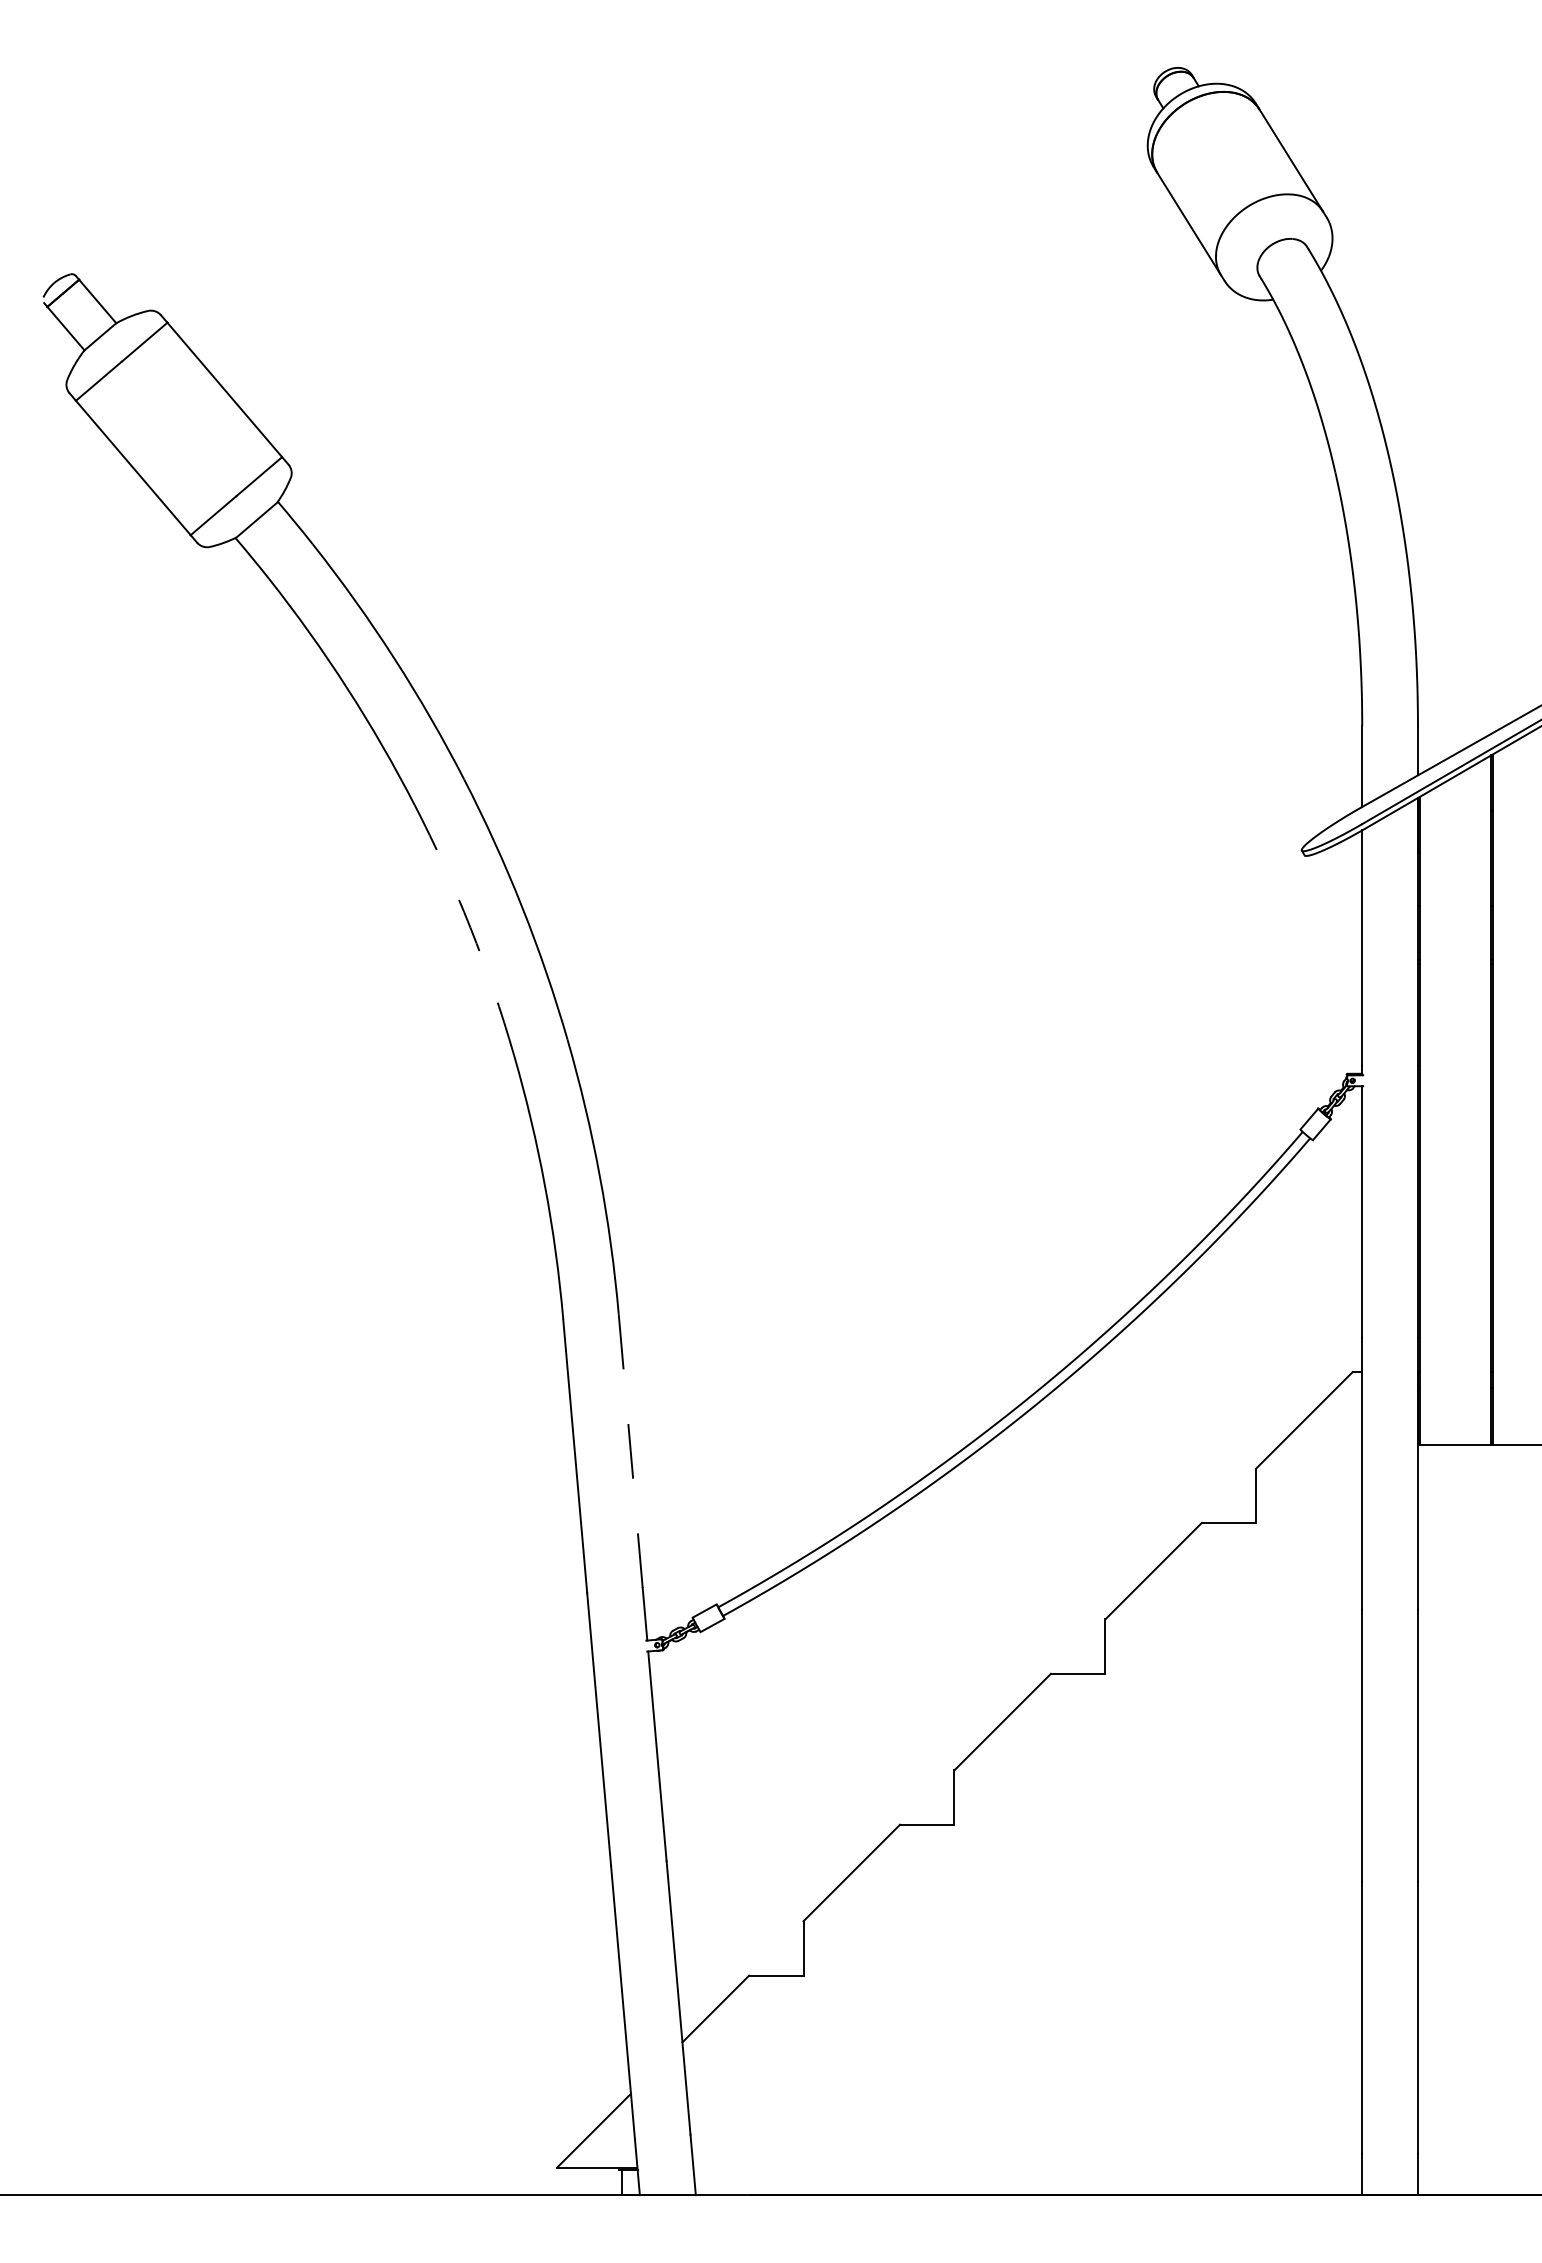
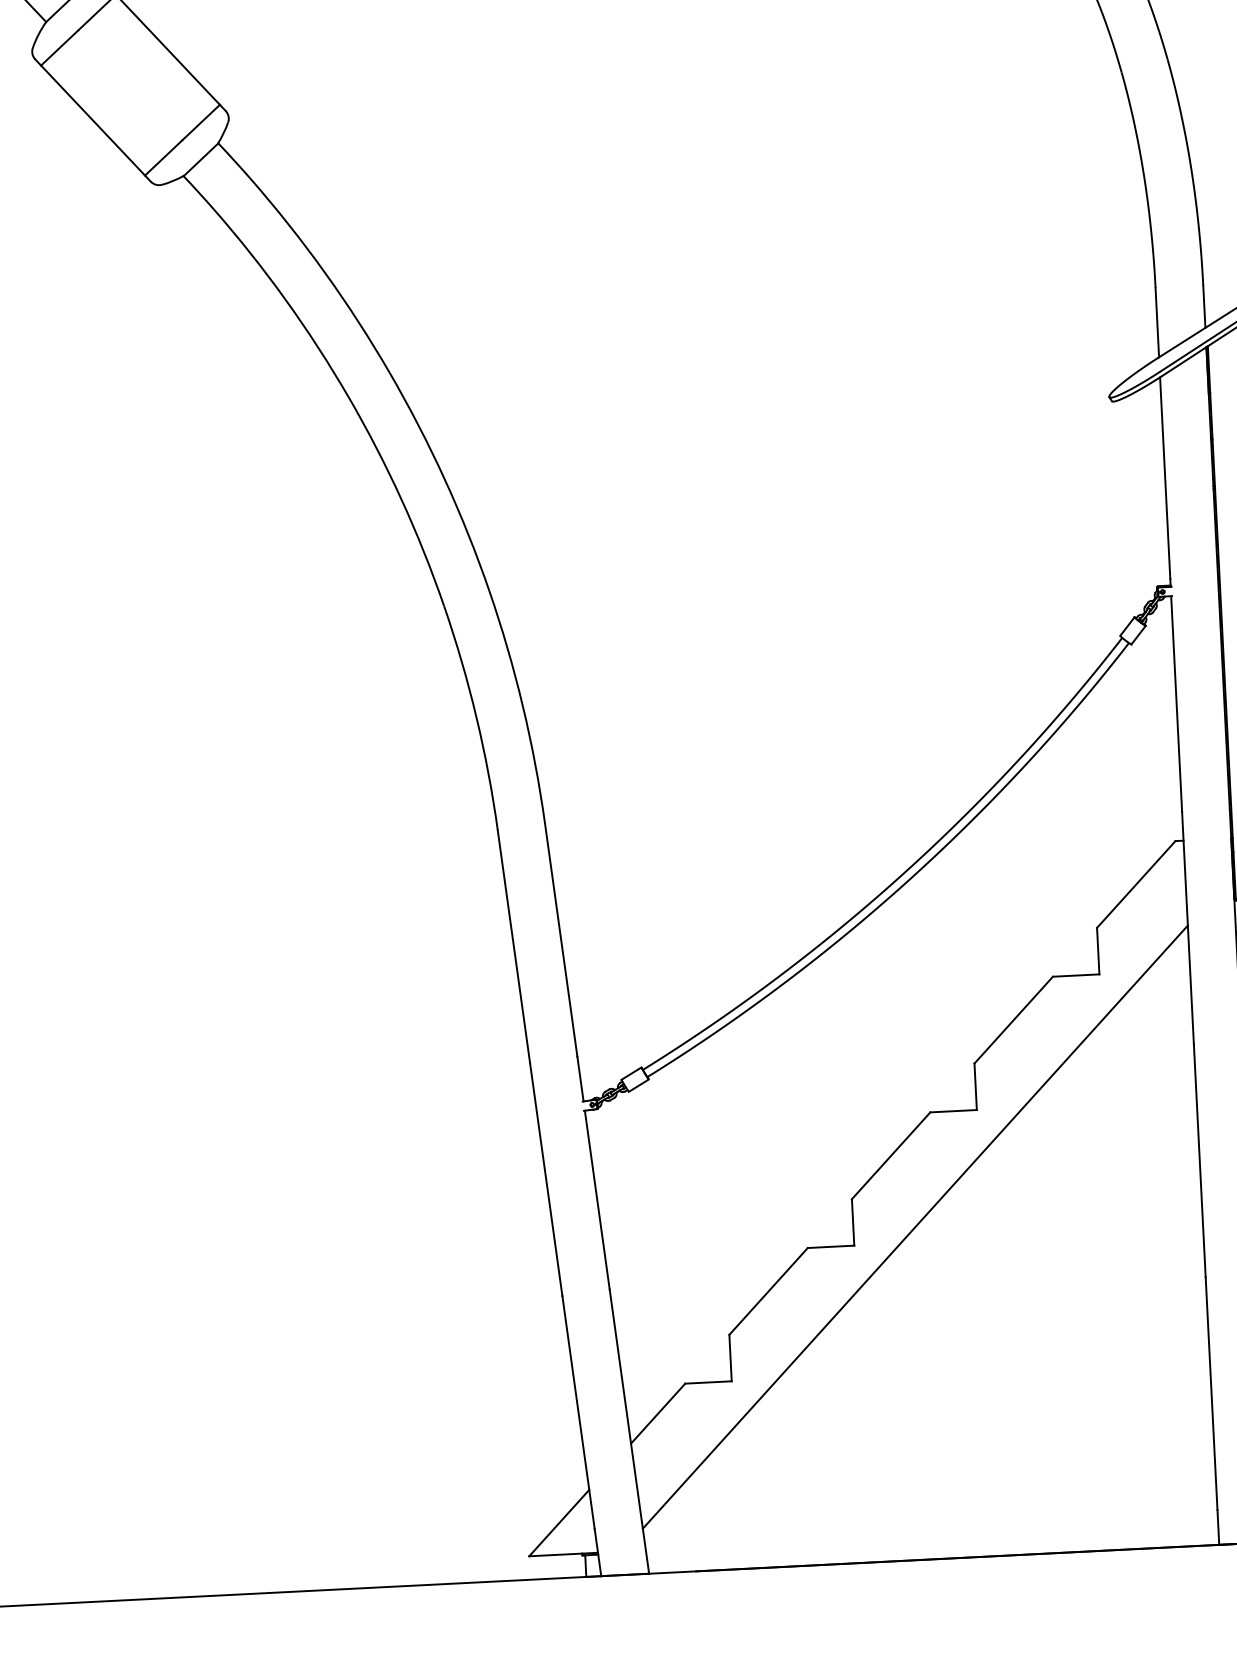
arc: (470, 927) -> (401, 499), dashed -> solid
line: (630, 1450) -> (560, 939), dashed -> solid
line: (1026, 1806) -> (915, 1226), added

